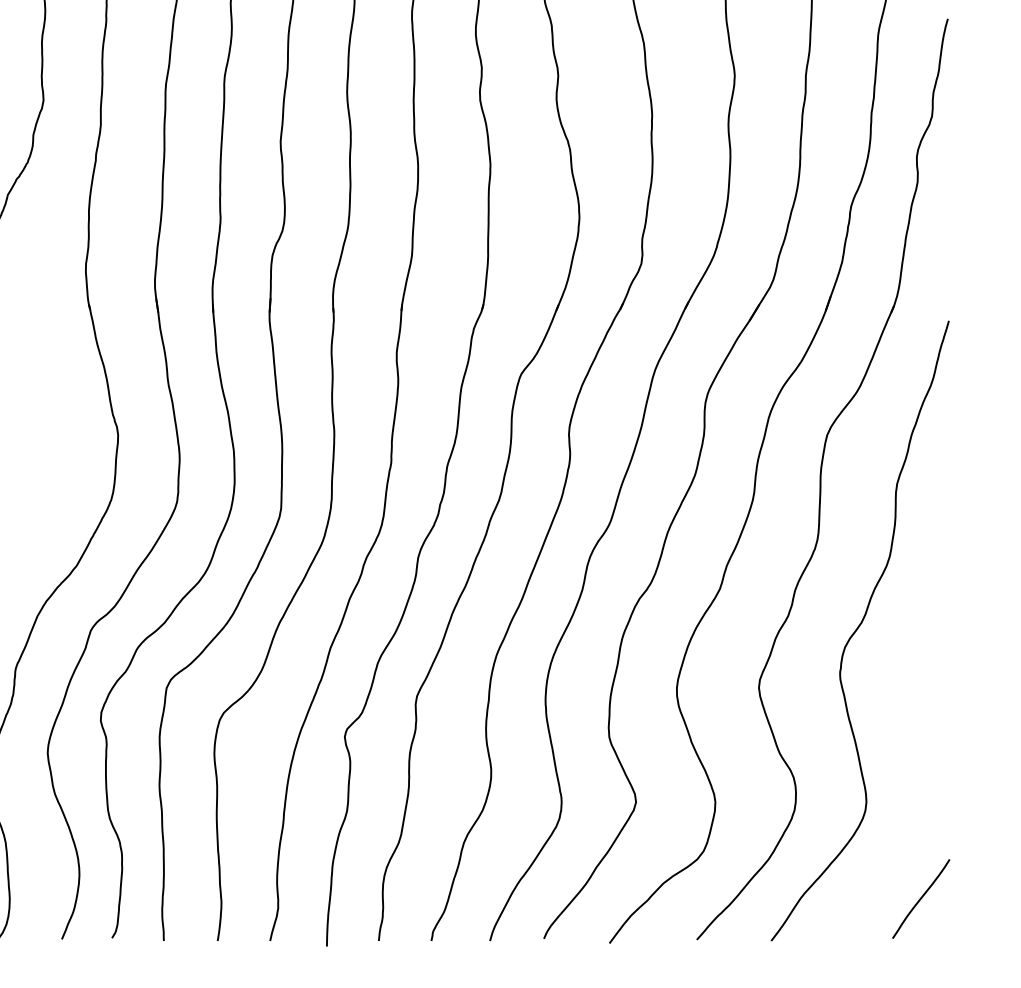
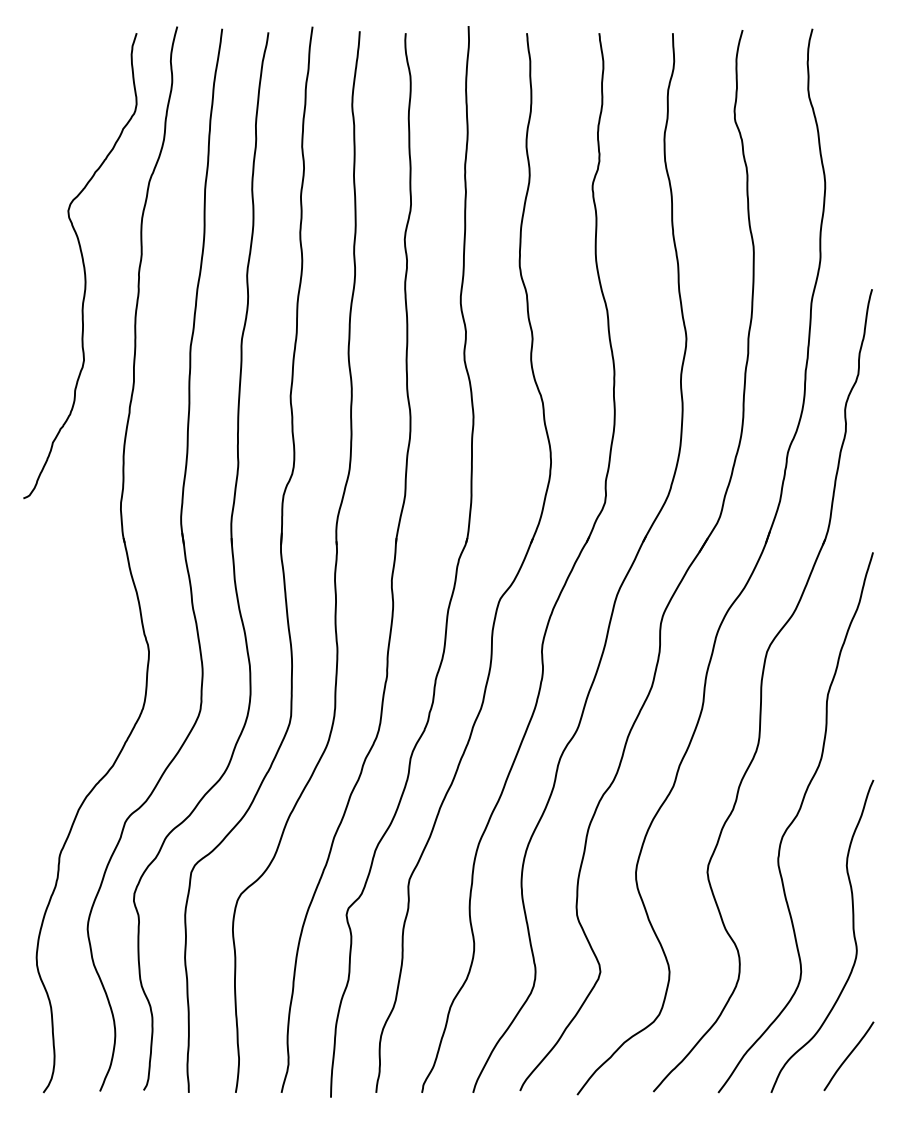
curve: (925, 754) -> (852, 930), added

